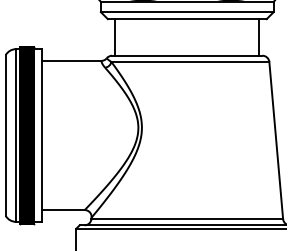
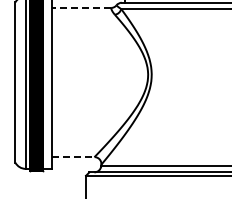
line: (71, 60) -> (81, 7), solid -> dashed
line: (63, 210) -> (73, 157), solid -> dashed

